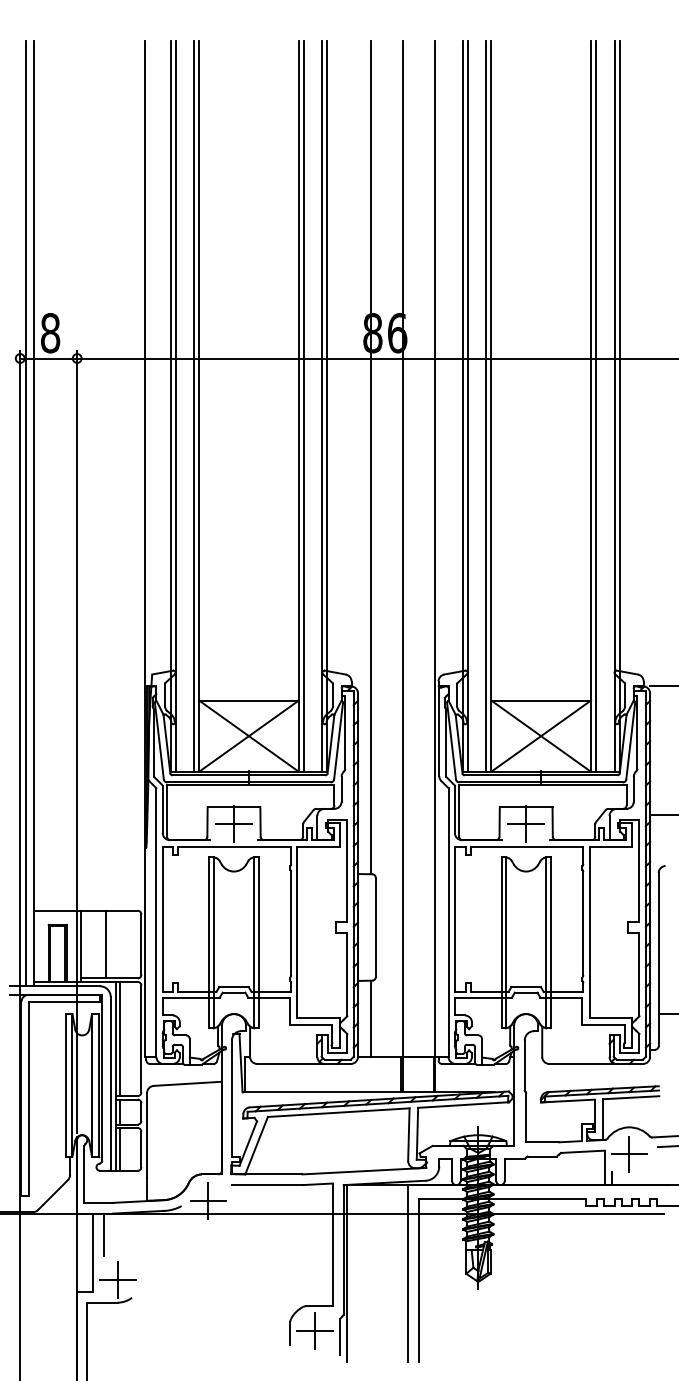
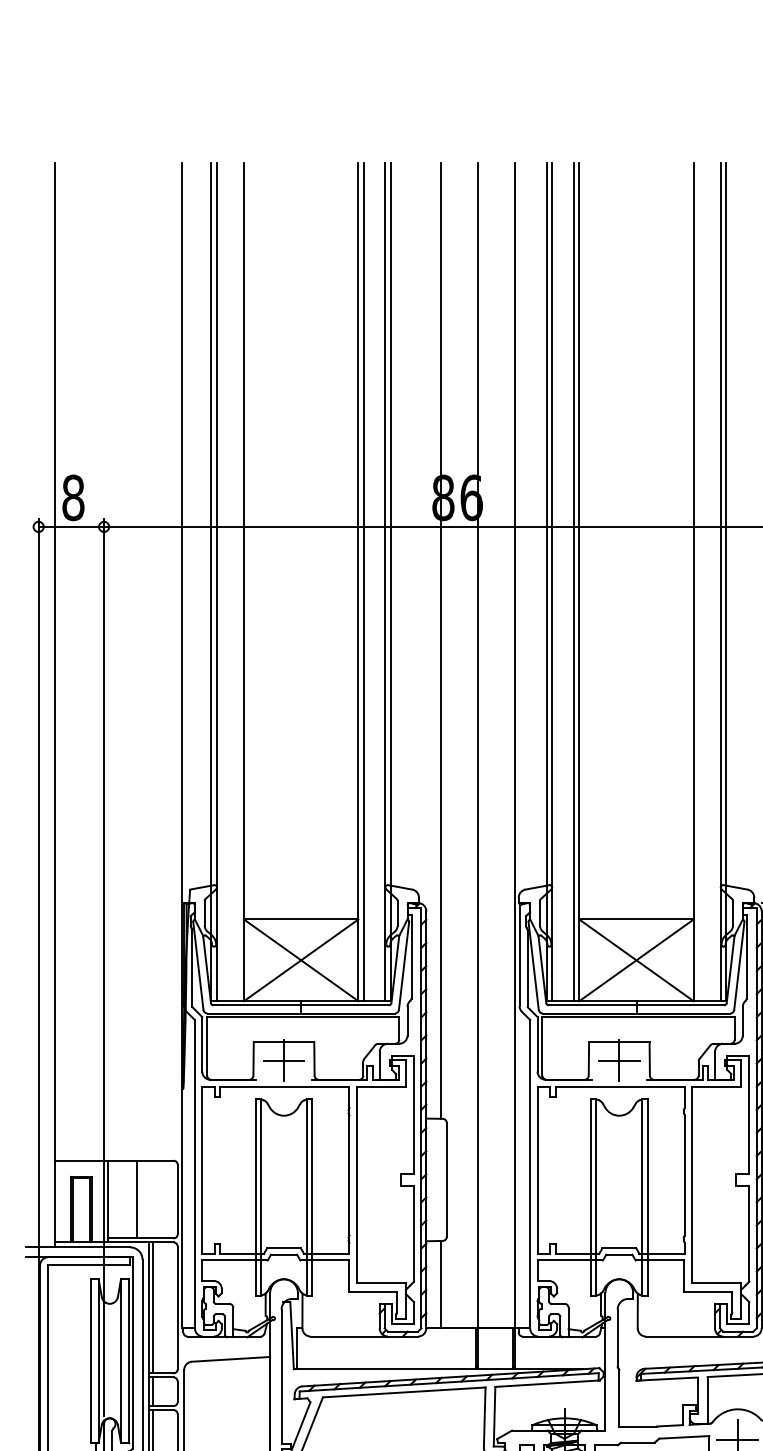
line: (194, 406) -> (238, 581), removed
line: (595, 406) -> (698, 581), removed
line: (25, 513) -> (44, 704), removed

